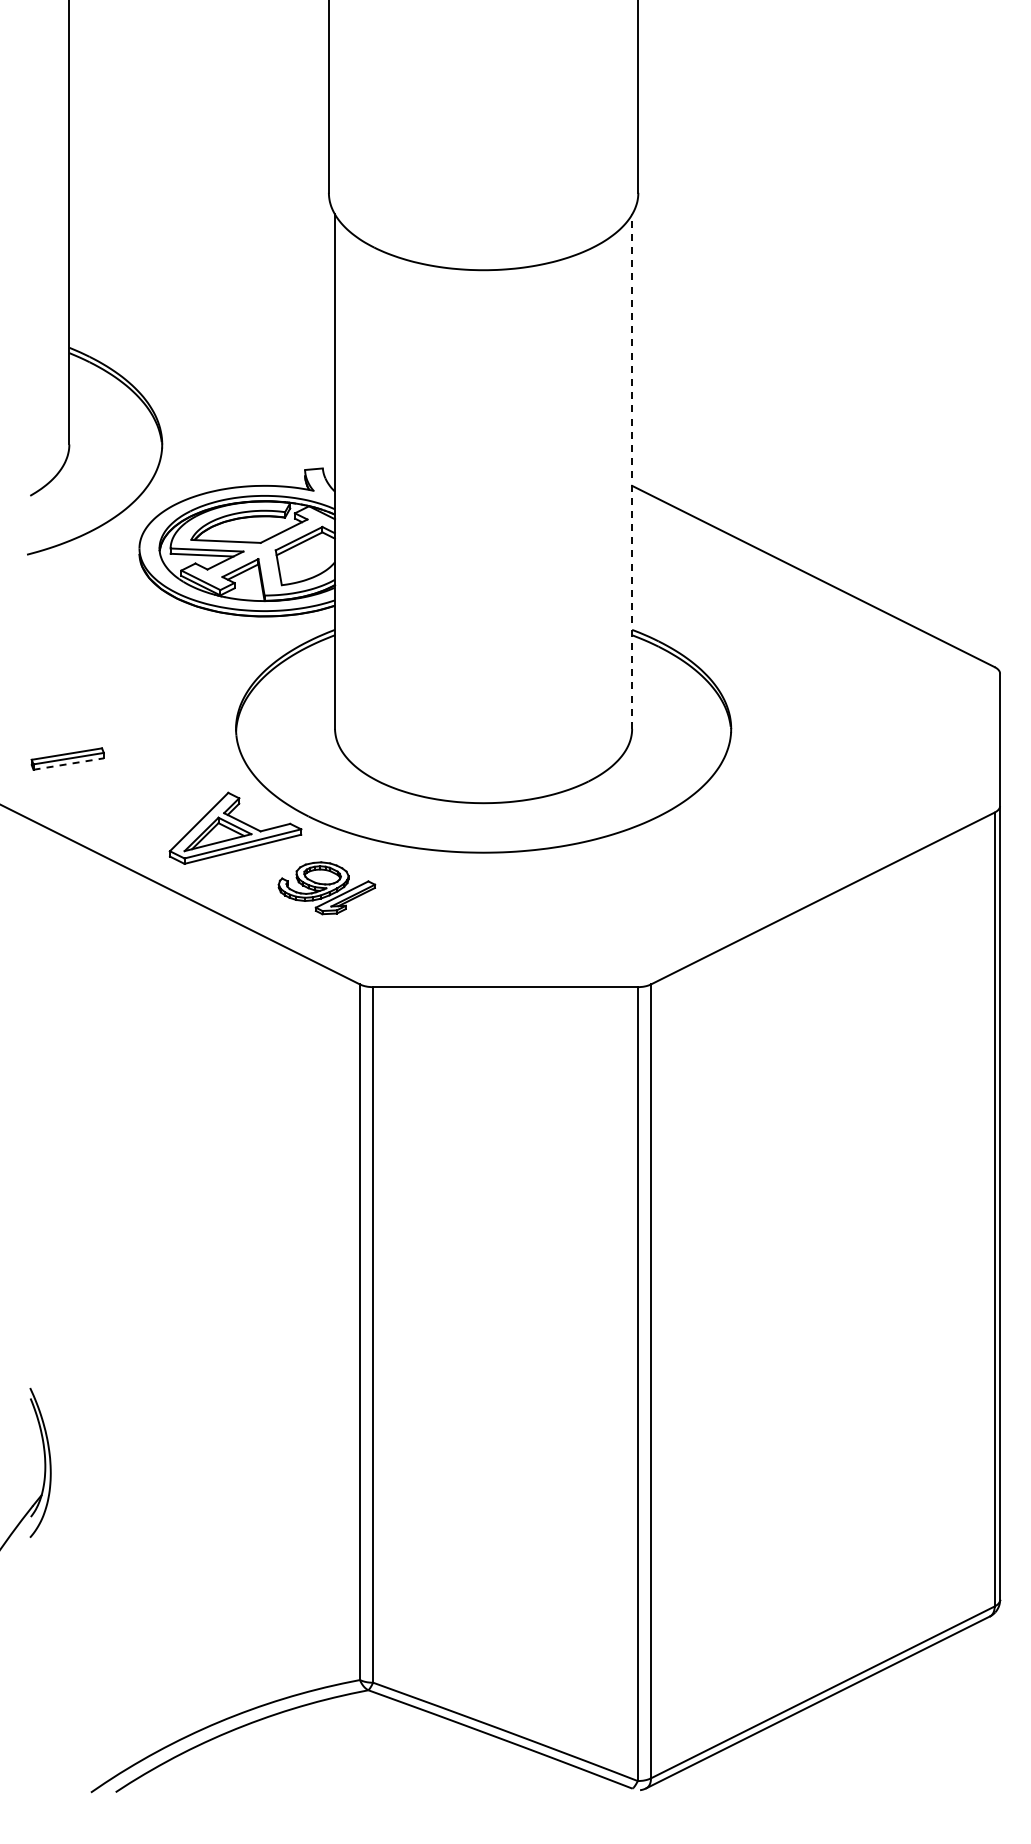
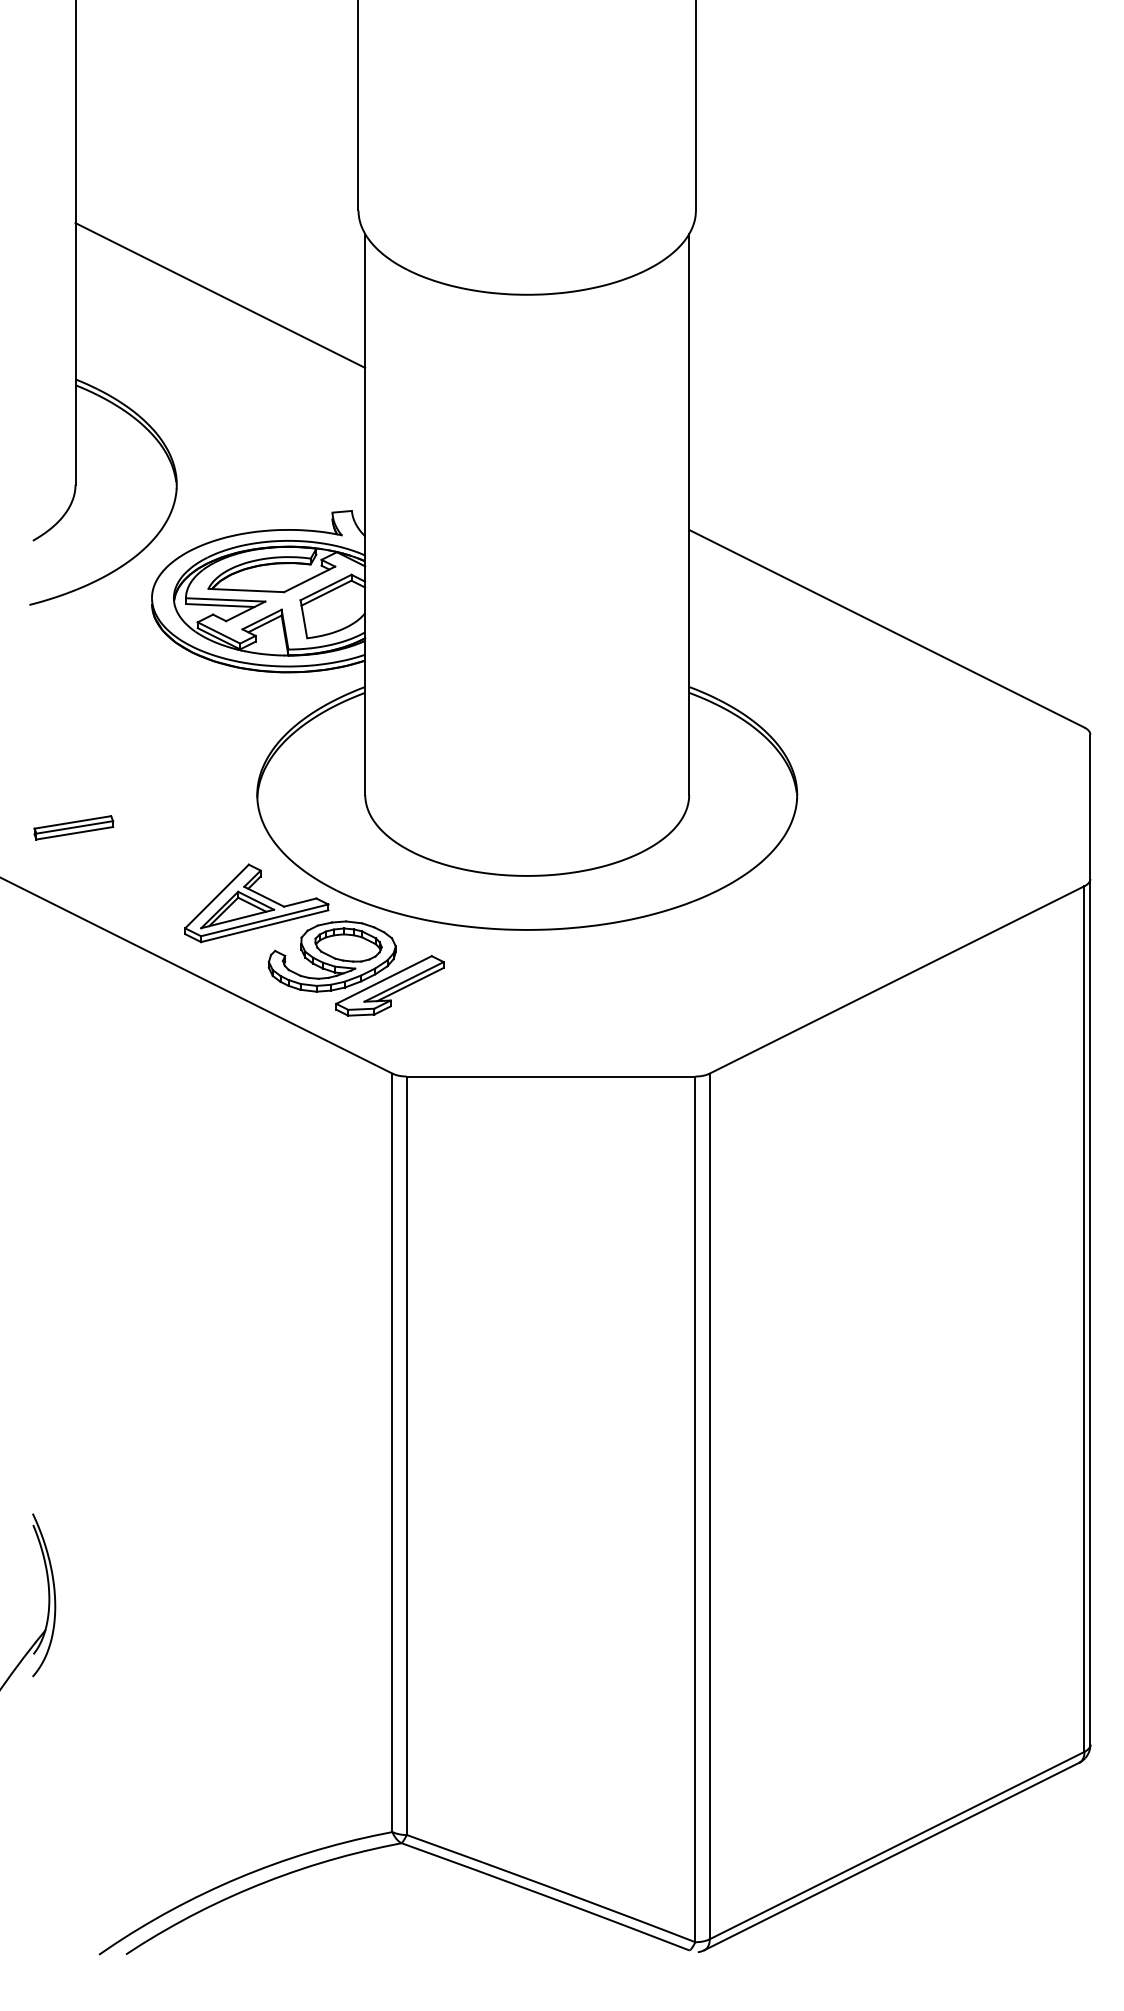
line: (202, 270) -> (220, 295), added
line: (632, 471) -> (689, 514), dashed -> solid
line: (68, 764) -> (74, 833), dashed -> solid
part: (326, 888) -> (355, 968), size x1.67

